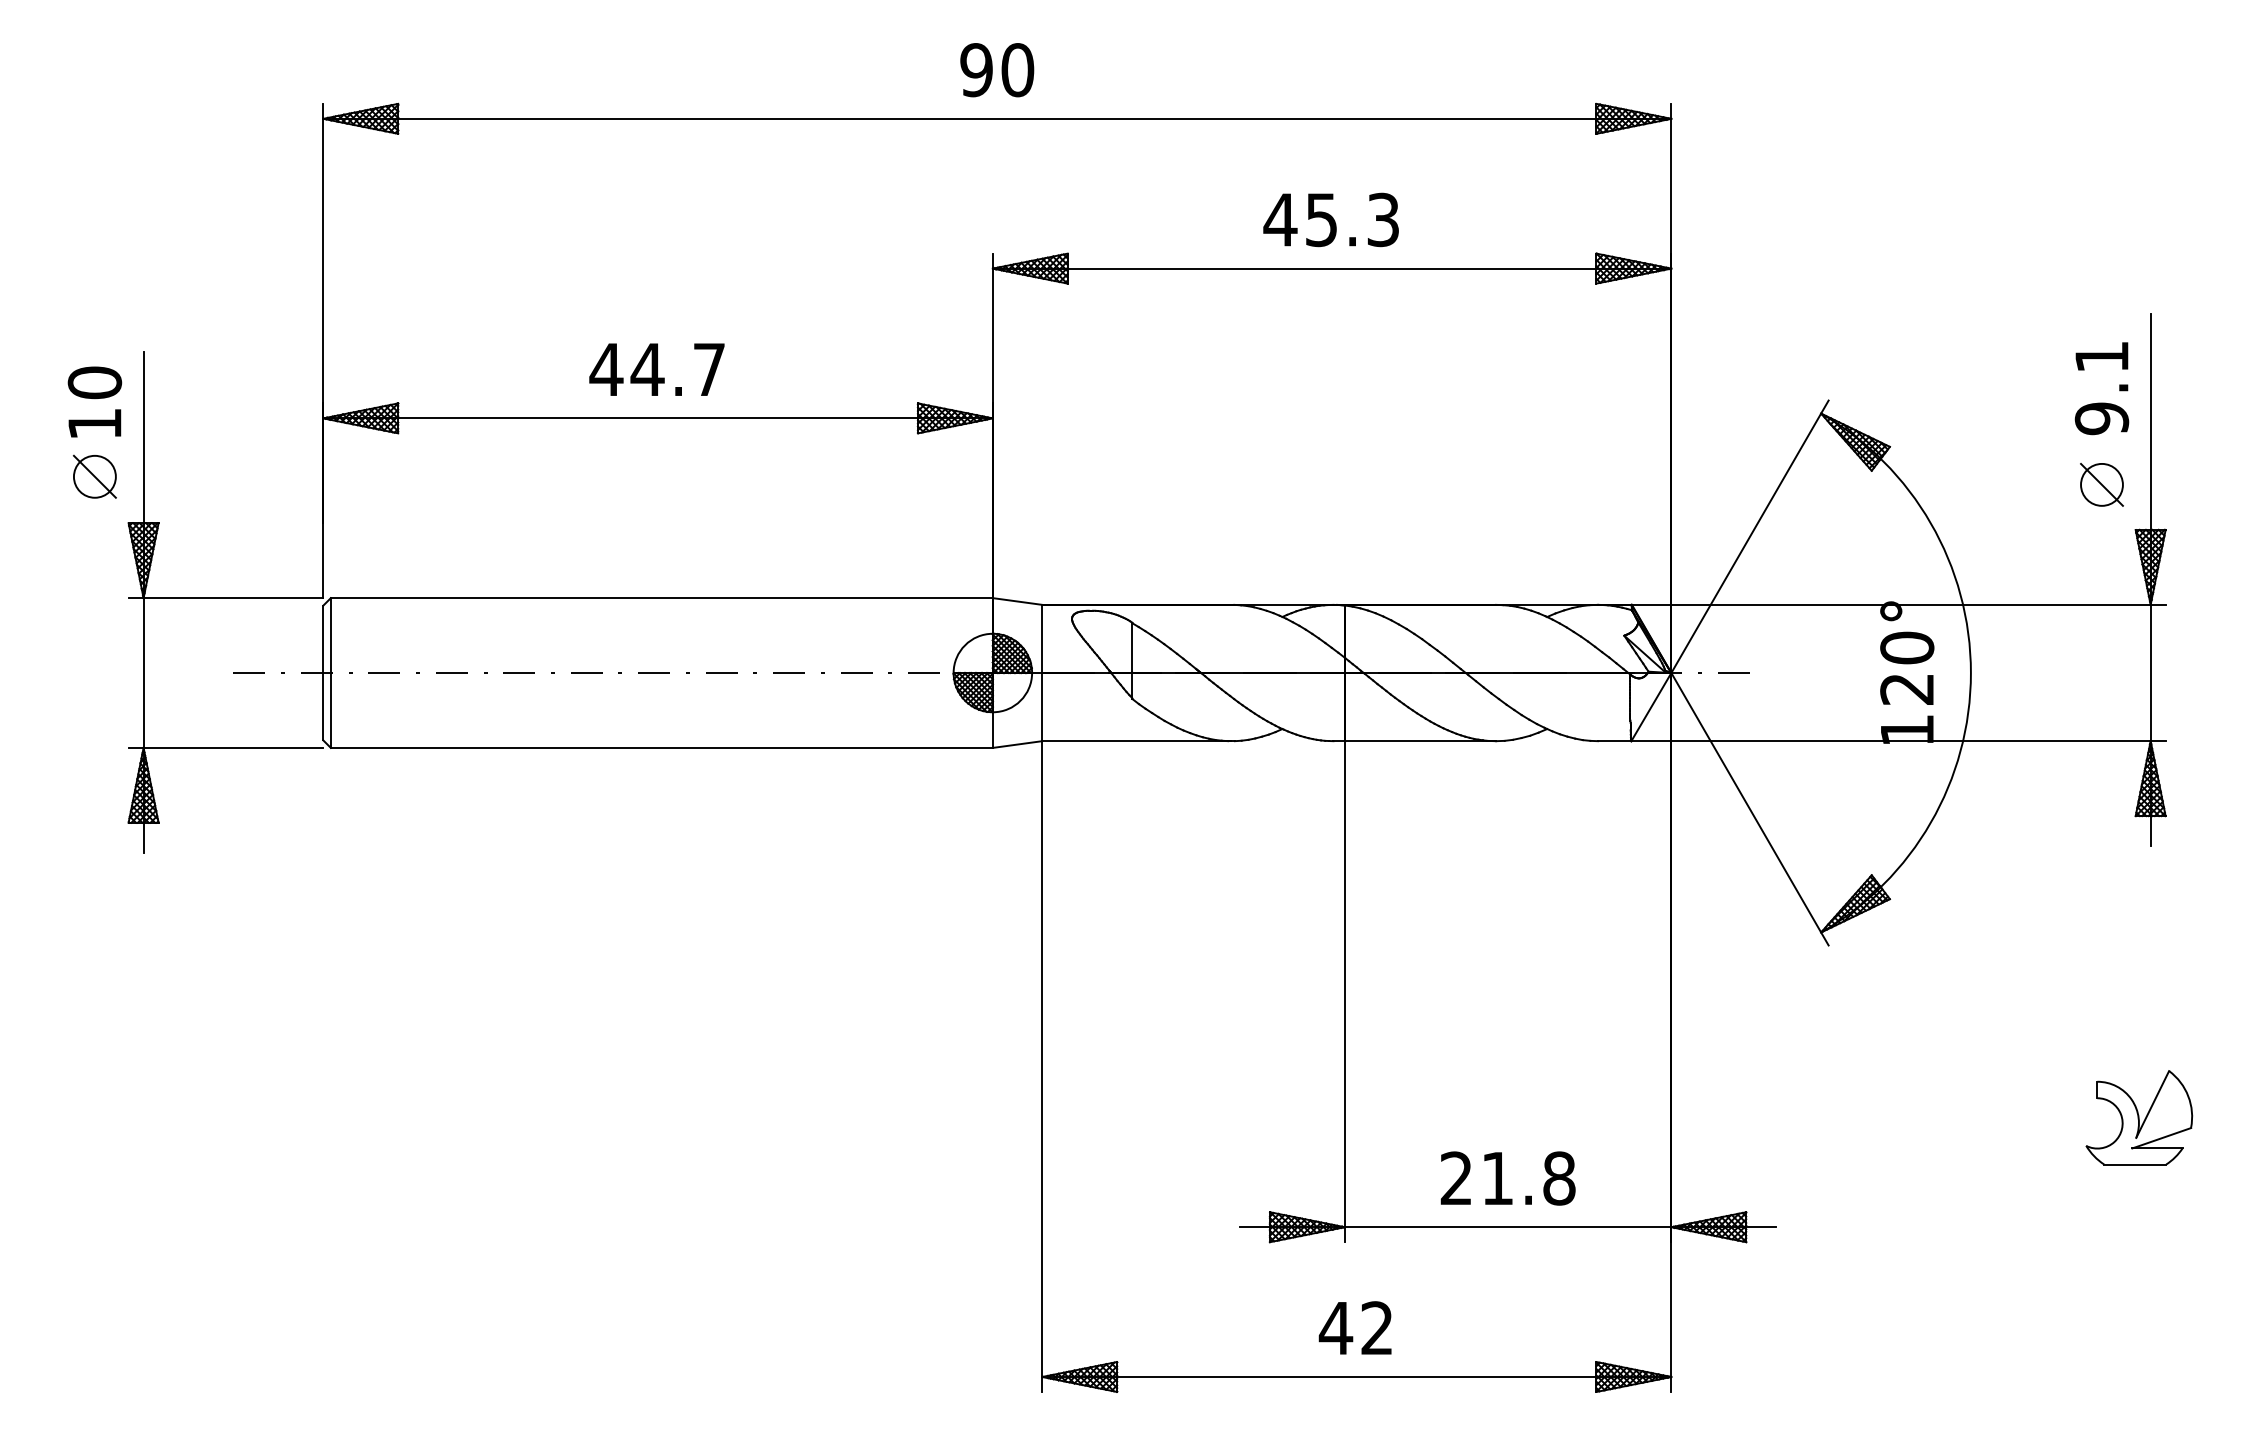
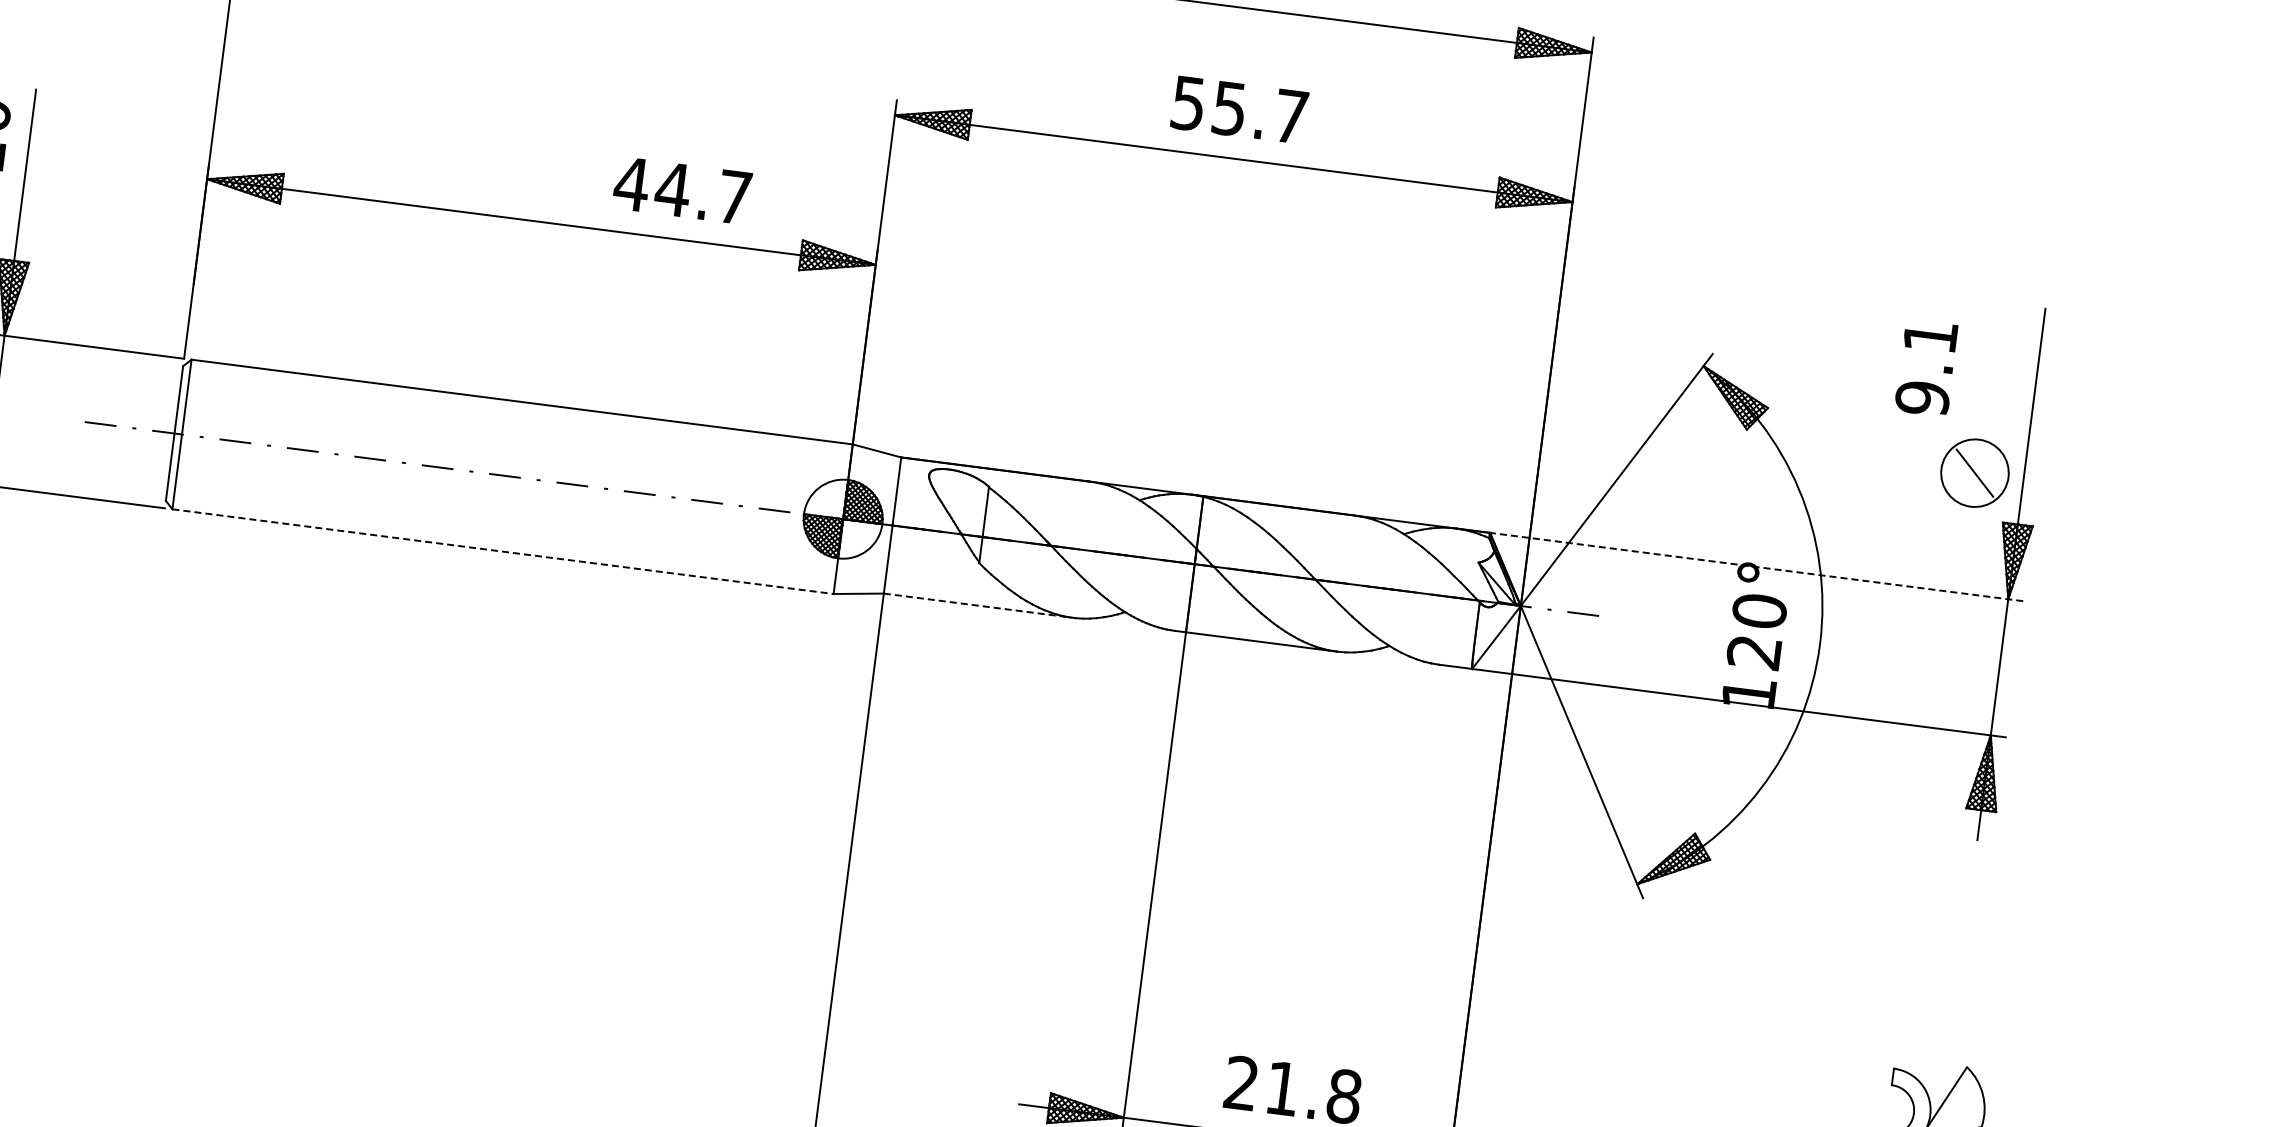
text: (1330, 219) -> (1238, 109), 45.3 -> 55.7
text: (656, 369) -> (681, 190), moved
text: (2101, 388) -> (1926, 368), moved
circle: (2101, 484) -> (1974, 472), size x1.6
line: (1898, 604) -> (1756, 566), solid -> dashed
line: (1136, 741) -> (977, 605), solid -> dashed
line: (662, 747) -> (503, 551), solid -> dashed

